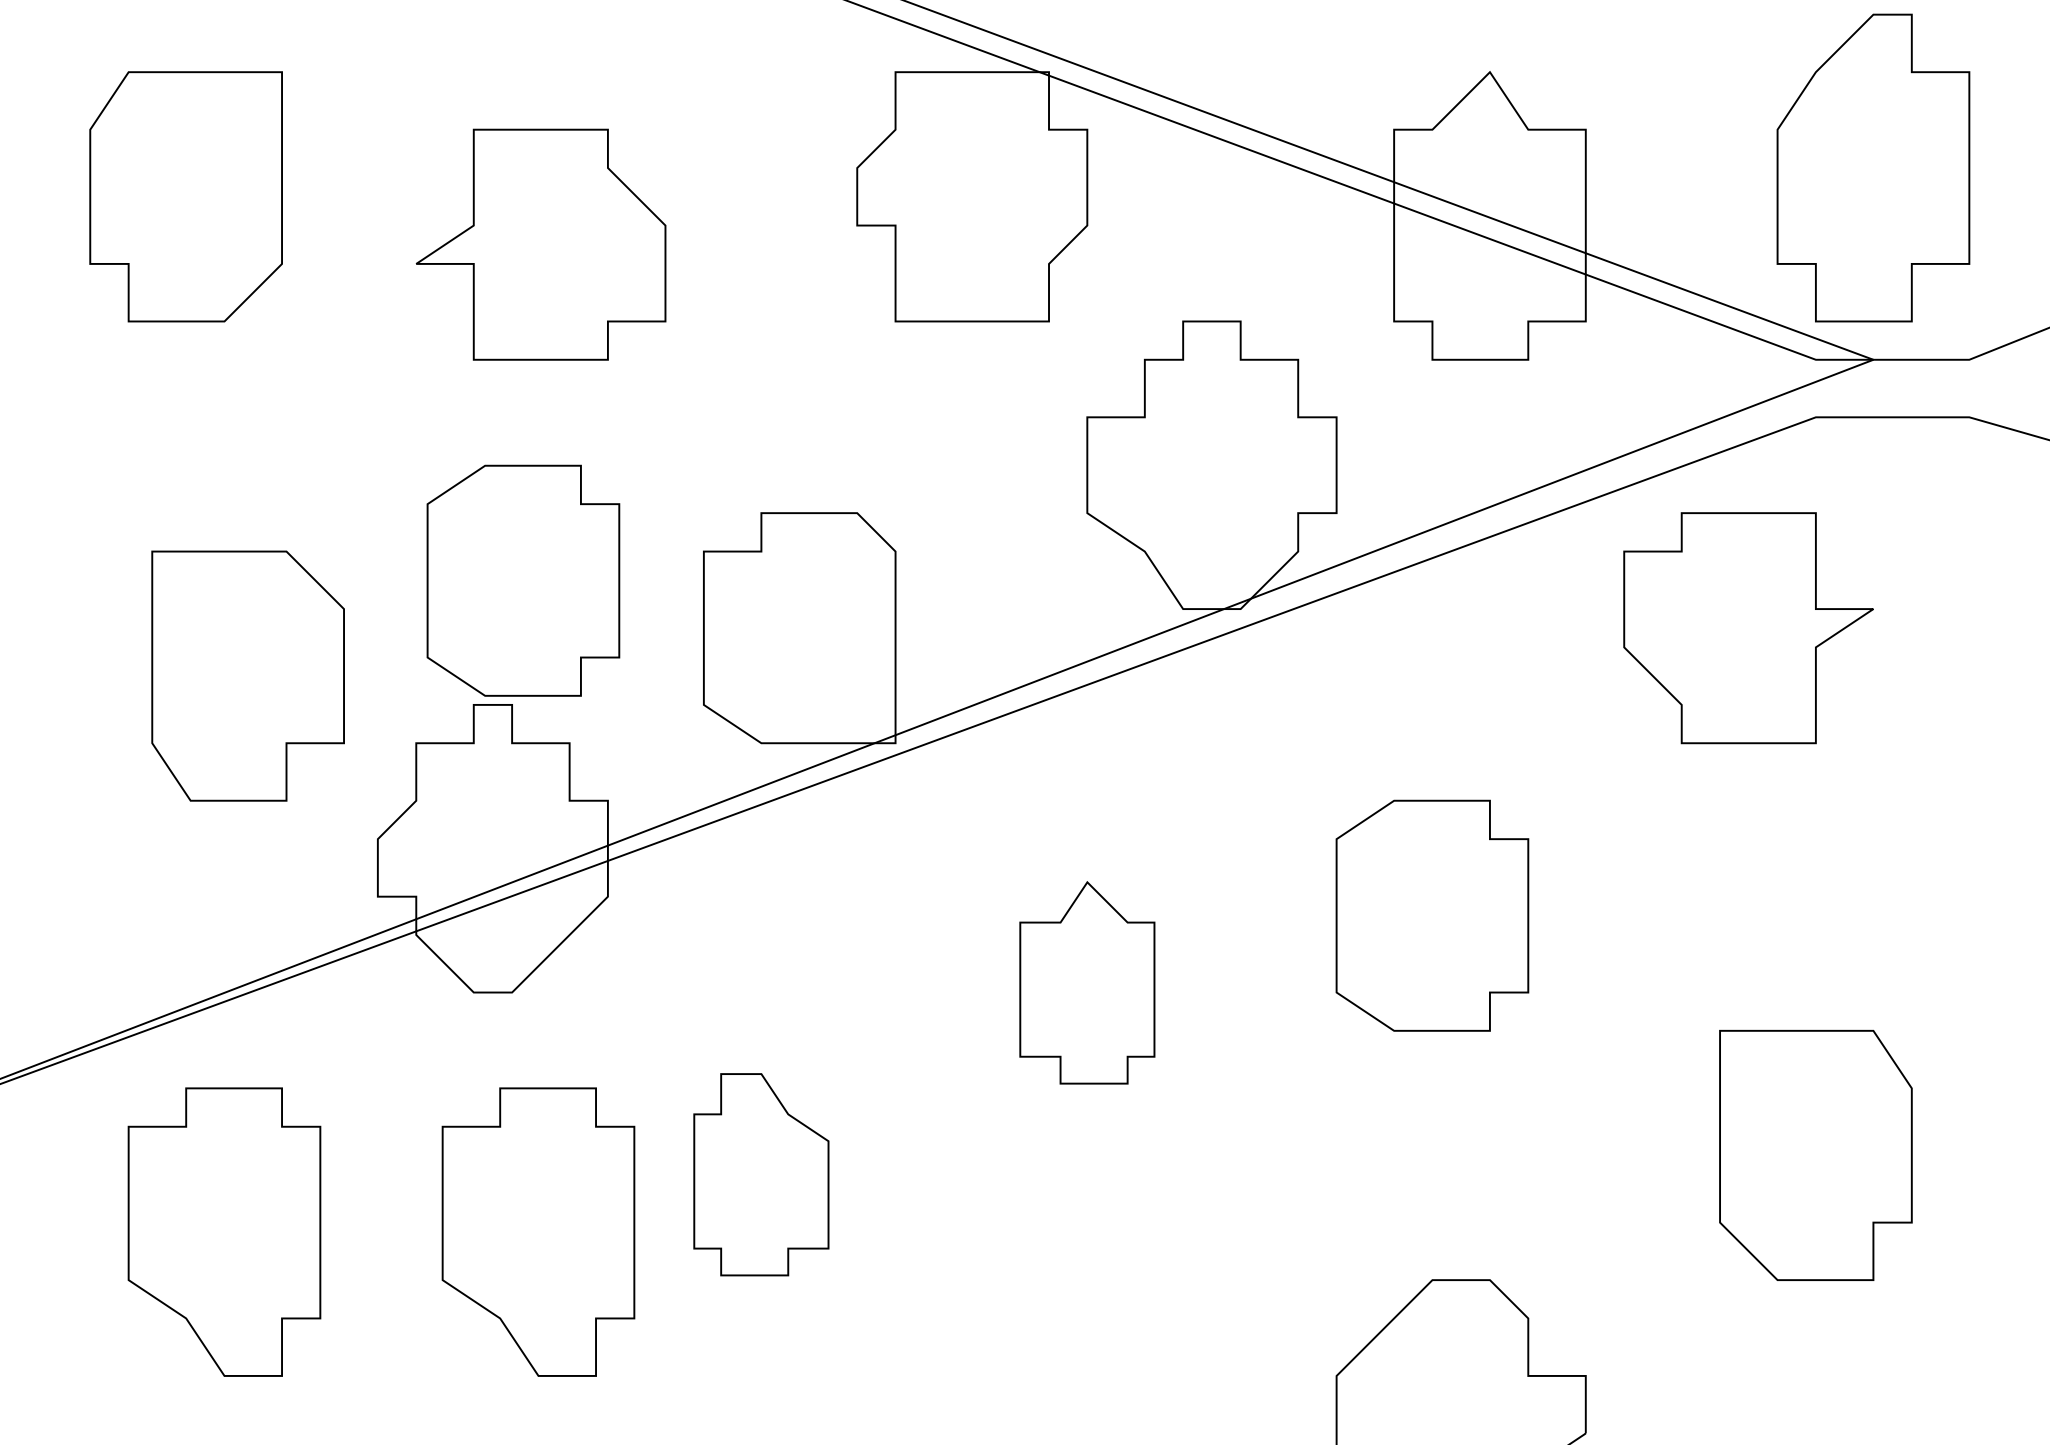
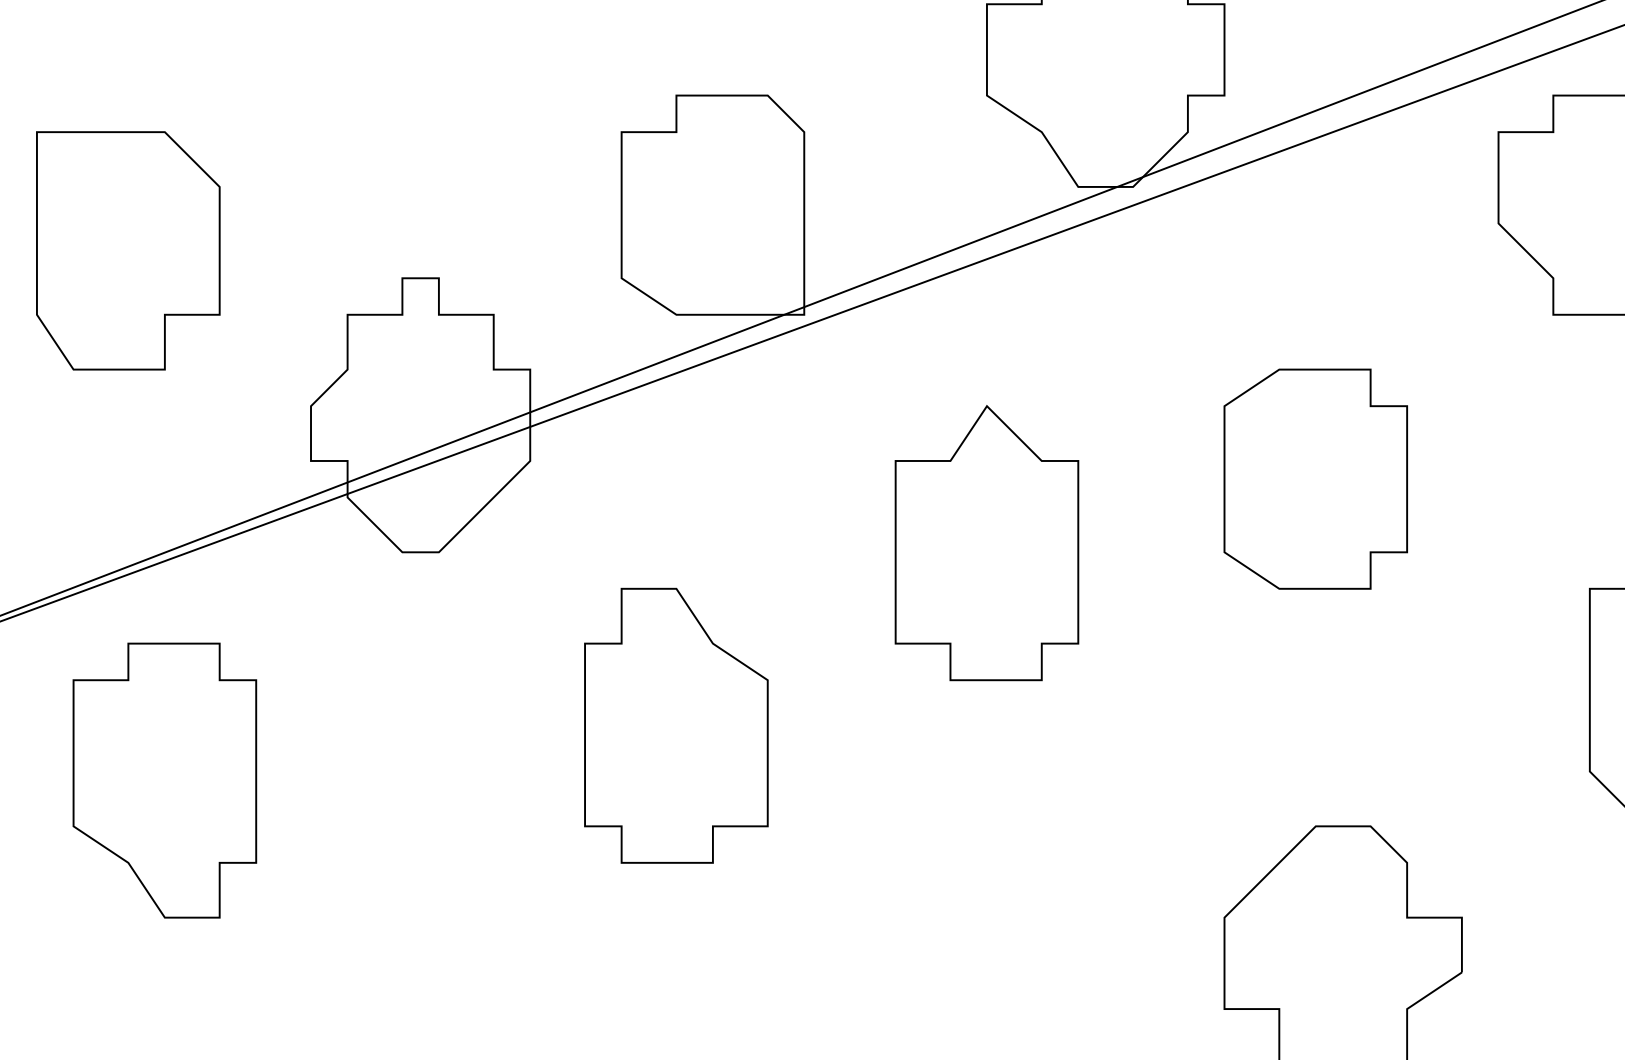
part: (523, 580) -> (449, 159), removed
part: (247, 675) -> (127, 250), moved
part: (1087, 982) -> (987, 542), size x1.43
part: (761, 1174) -> (676, 725), size x1.43
part: (538, 1231) -> (464, 780), removed

